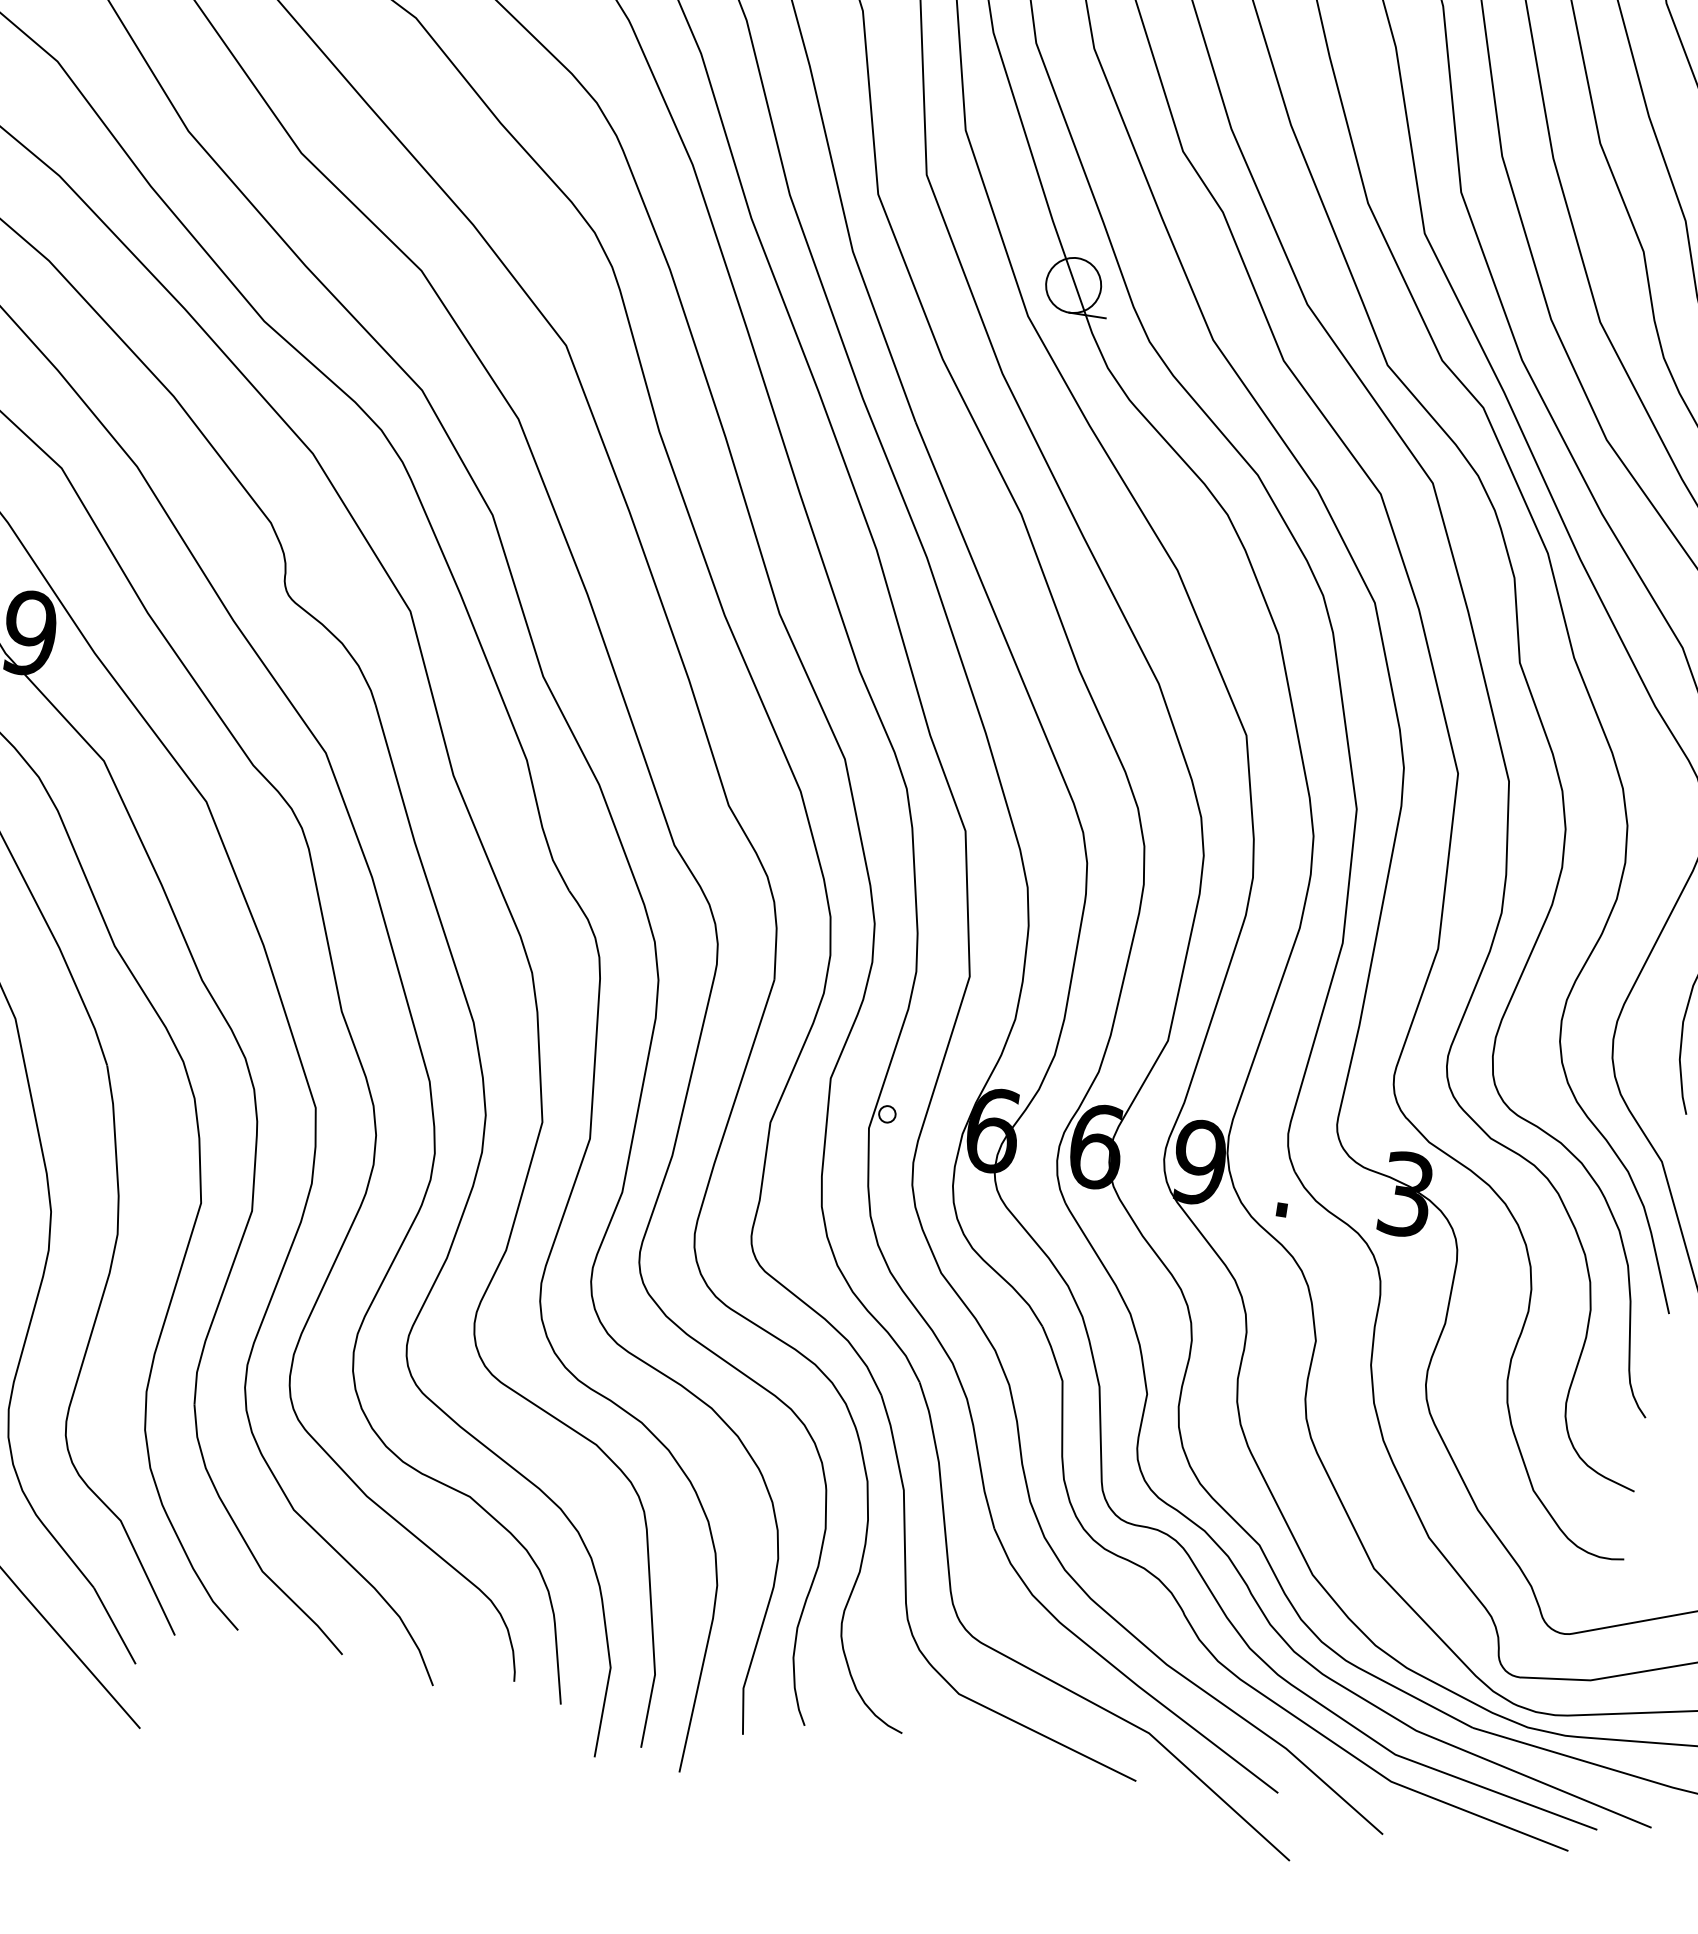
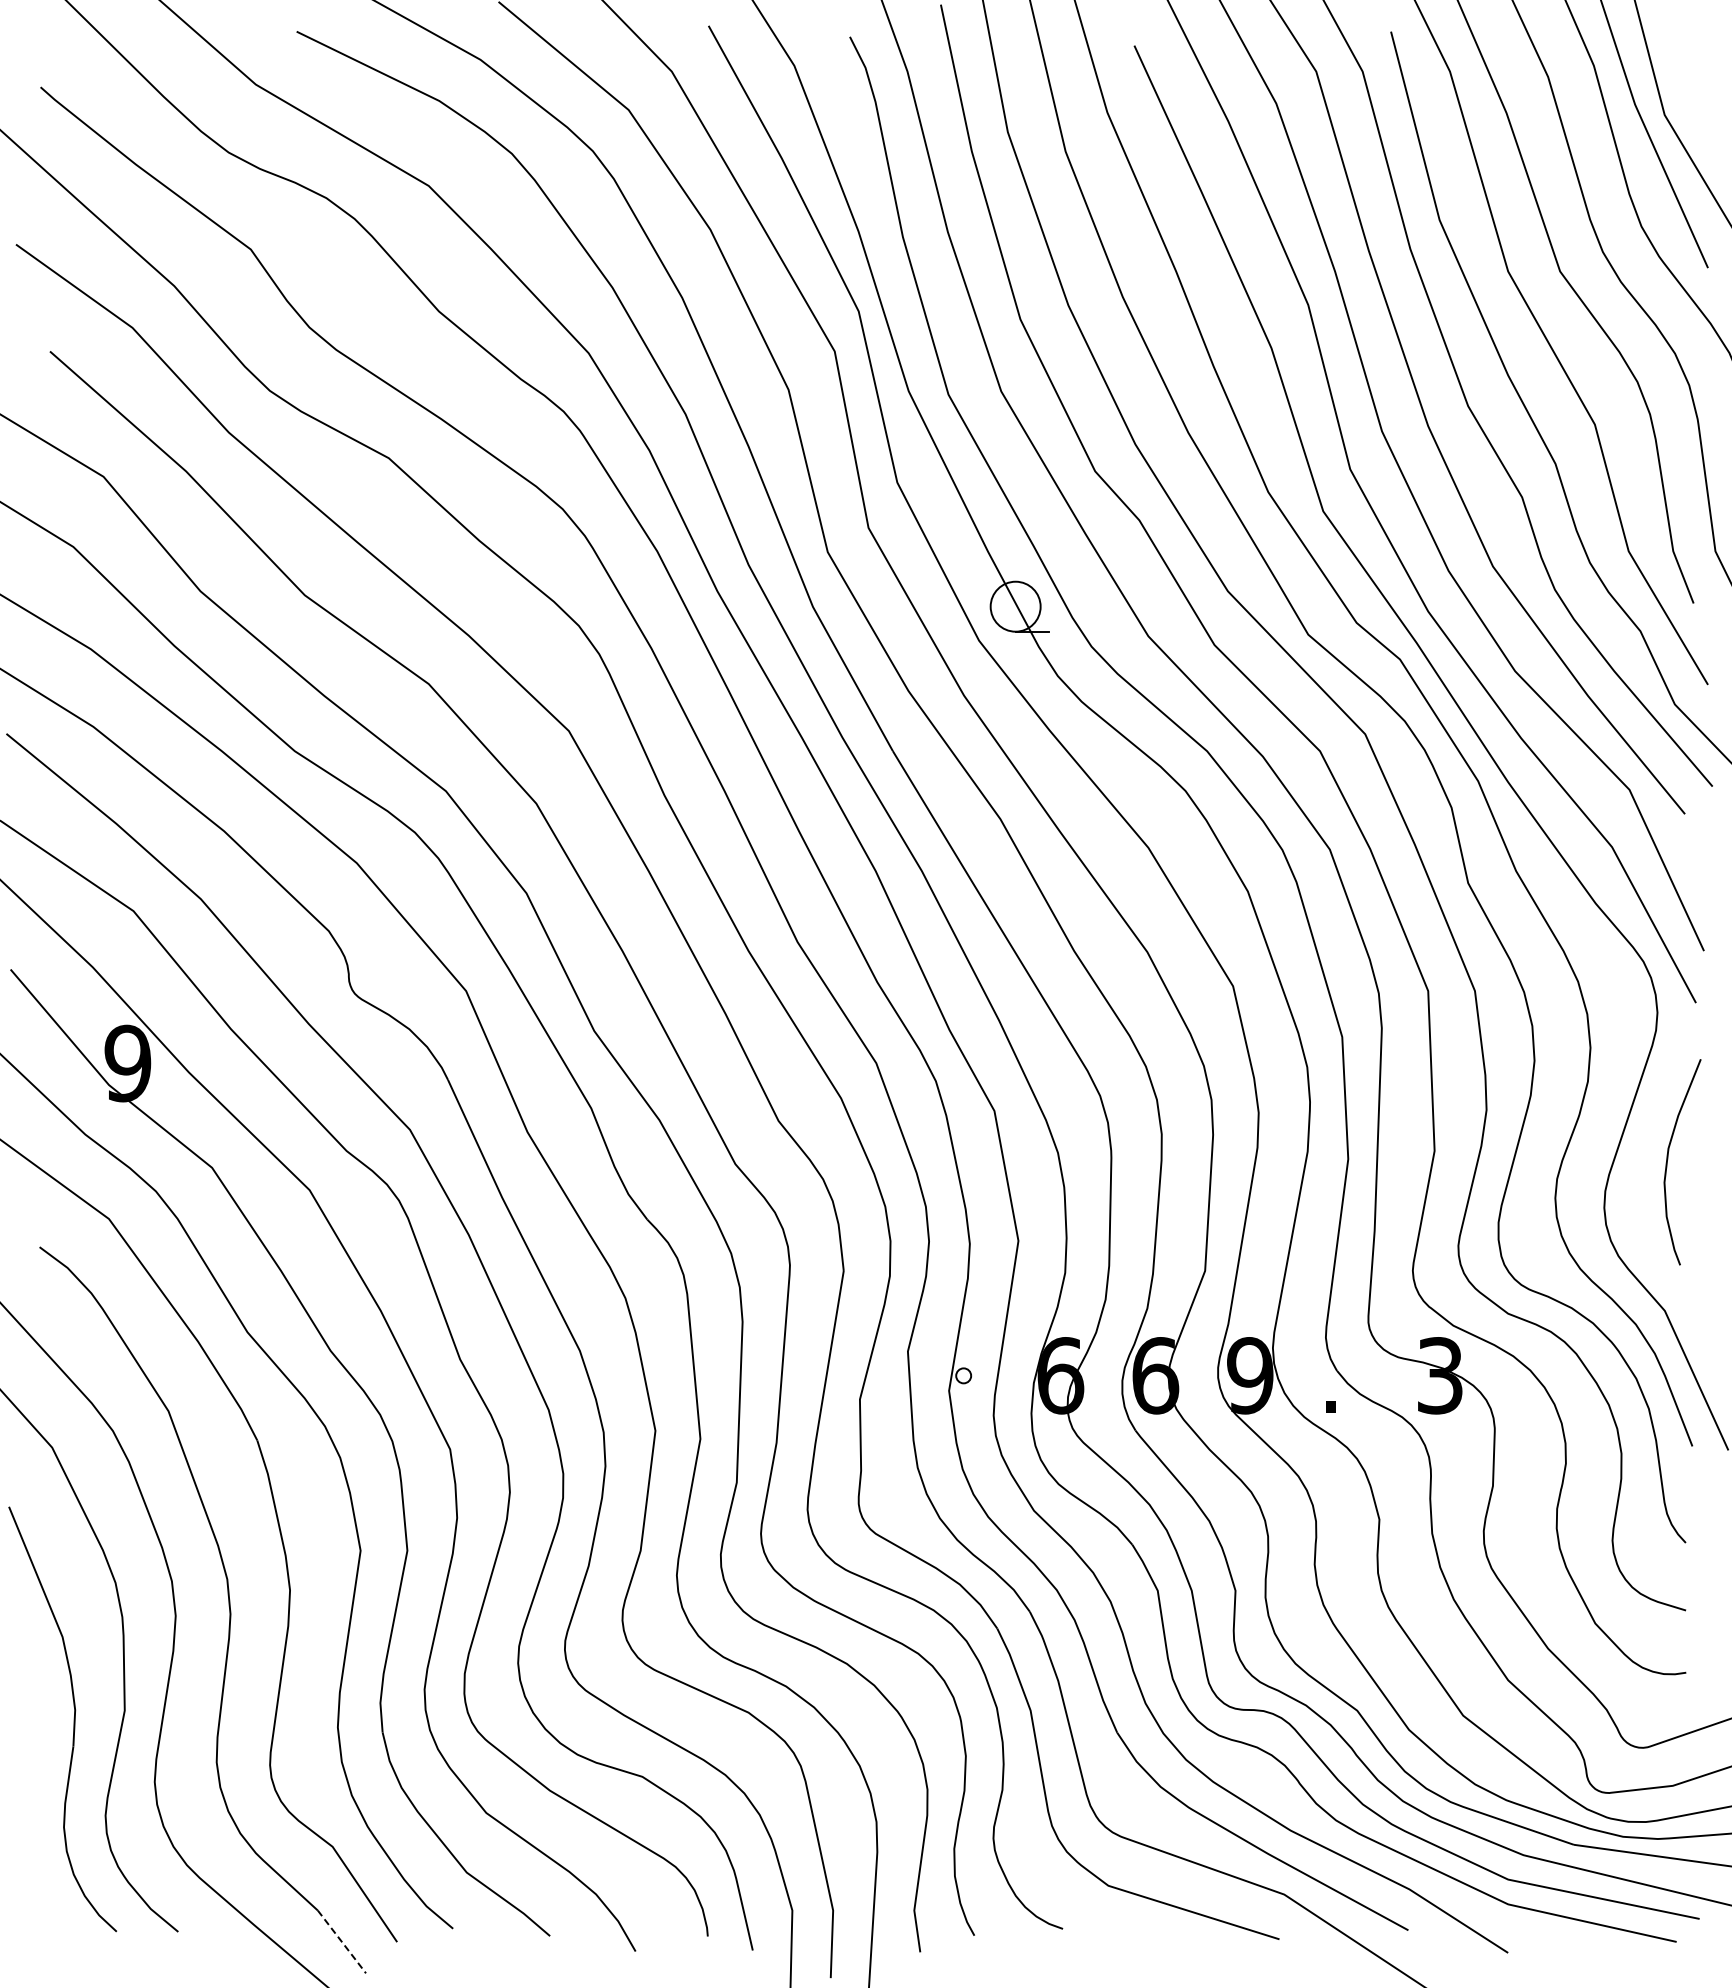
line: (114, 1625) -> (341, 1941), solid -> dashed

